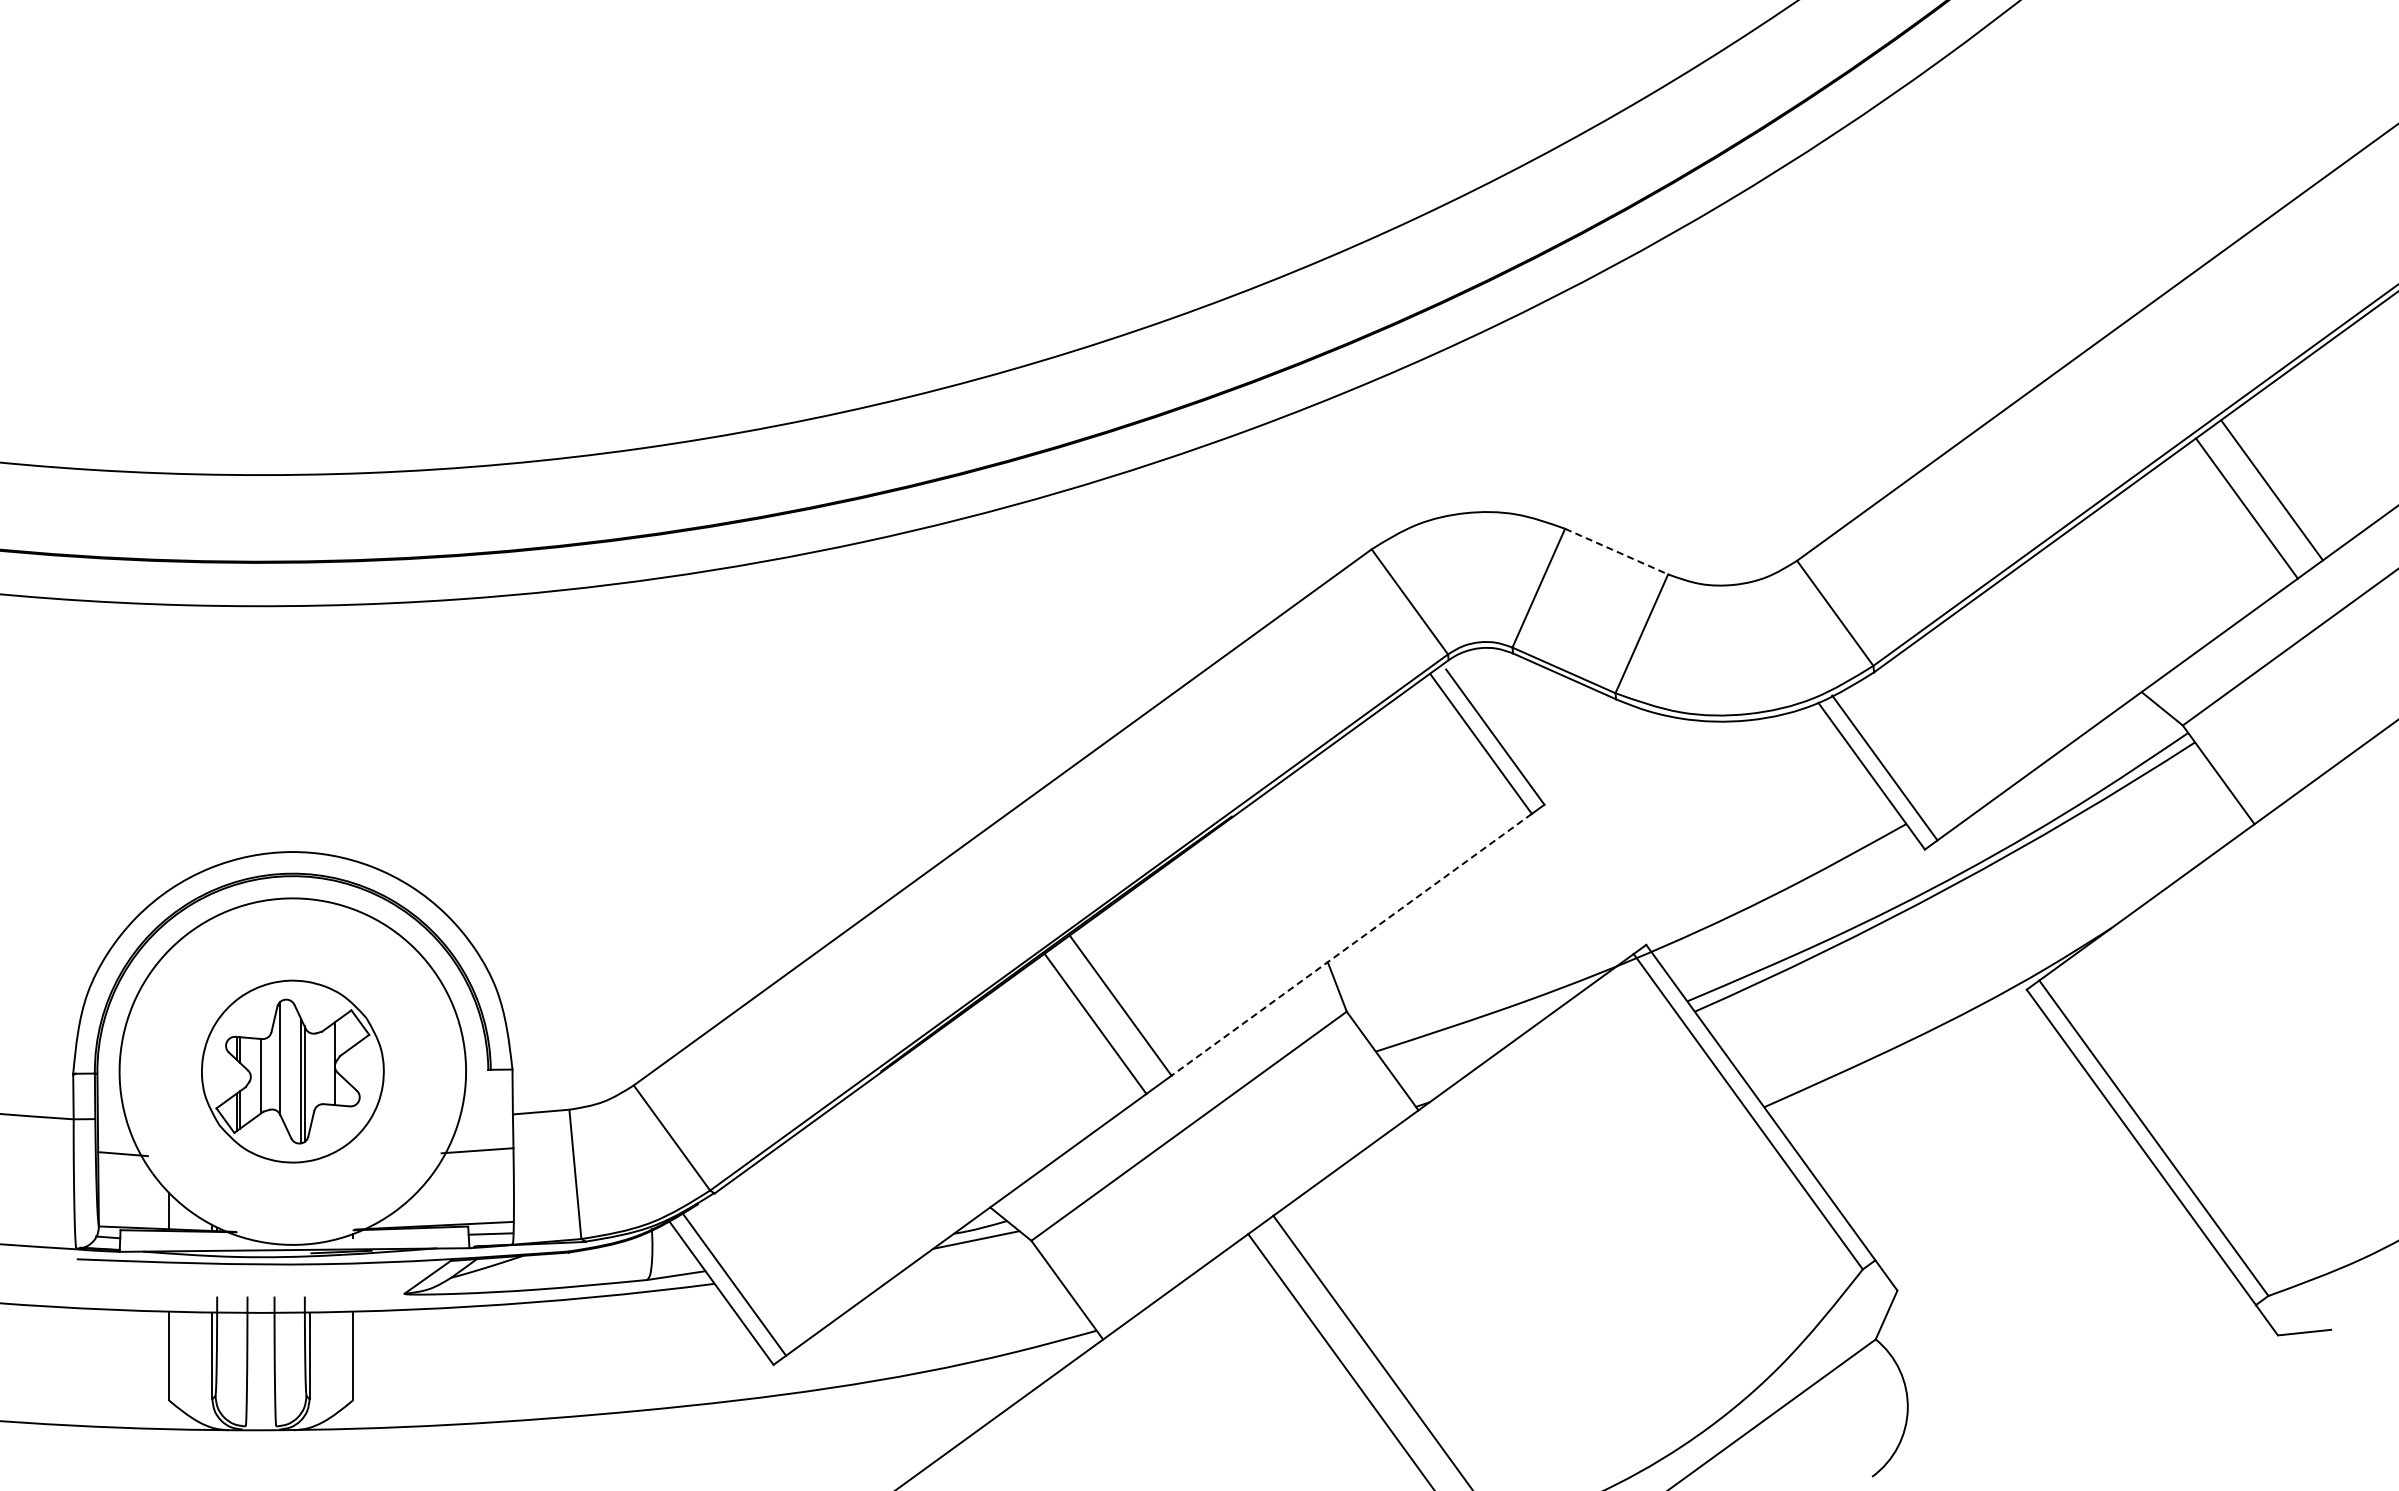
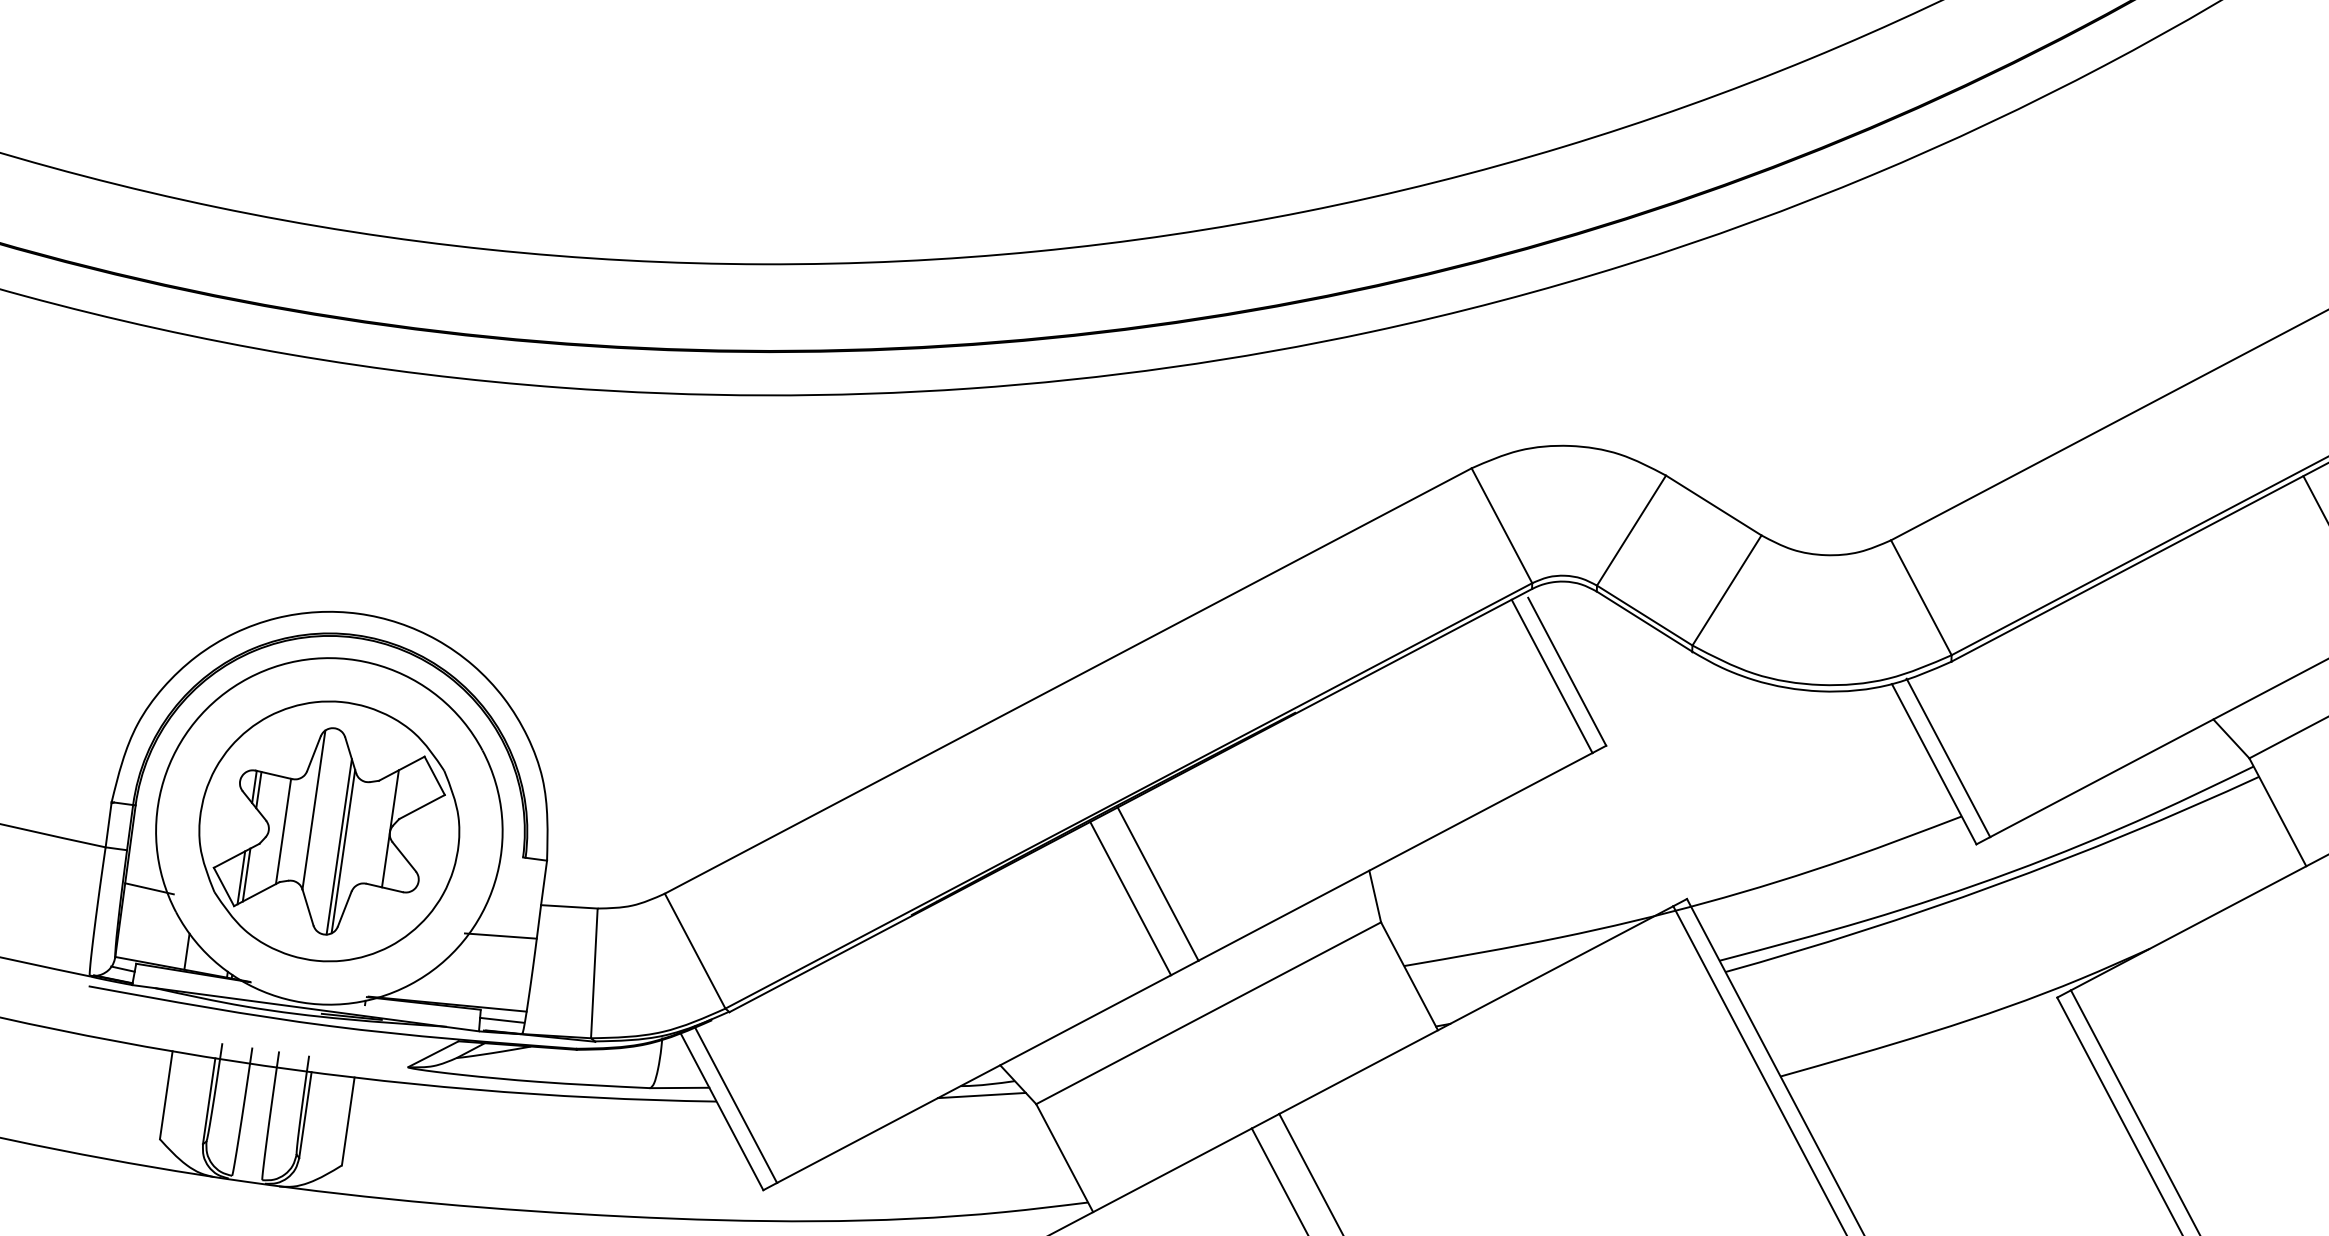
line: (1617, 551) -> (1714, 505), dashed -> solid
line: (1351, 944) -> (1395, 856), dashed -> solid
part: (292, 1071) -> (329, 831), size x1.43

